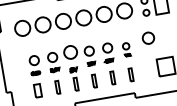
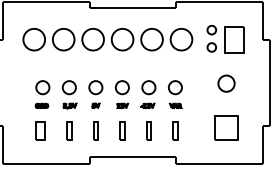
circle: (148, 38) -> (226, 83), moved
part: (126, 49) -> (174, 94), size x1.43
part: (71, 59) -> (95, 94), size x0.71

